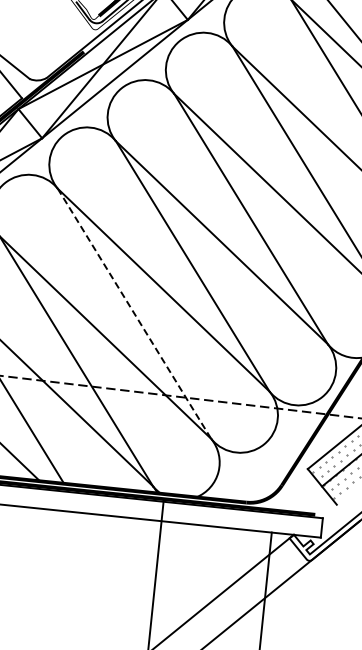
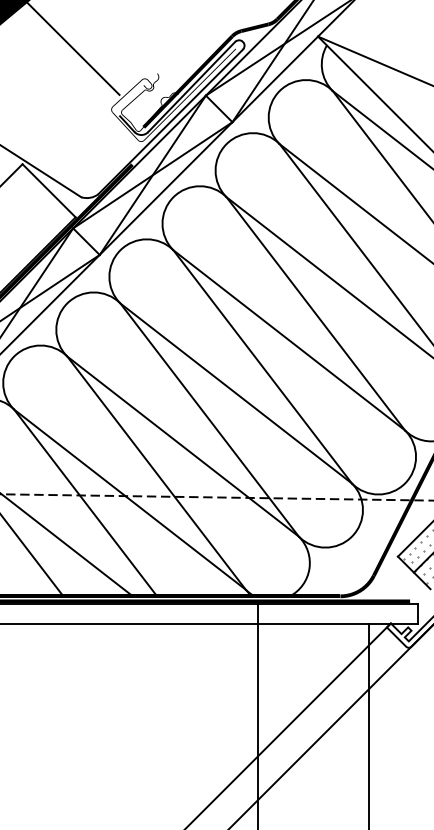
line: (134, 314) -> (209, 420), dashed -> solid

